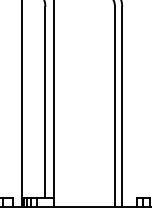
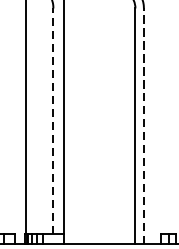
line: (45, 102) -> (53, 120), solid -> dashed
line: (122, 106) -> (144, 125), solid -> dashed

